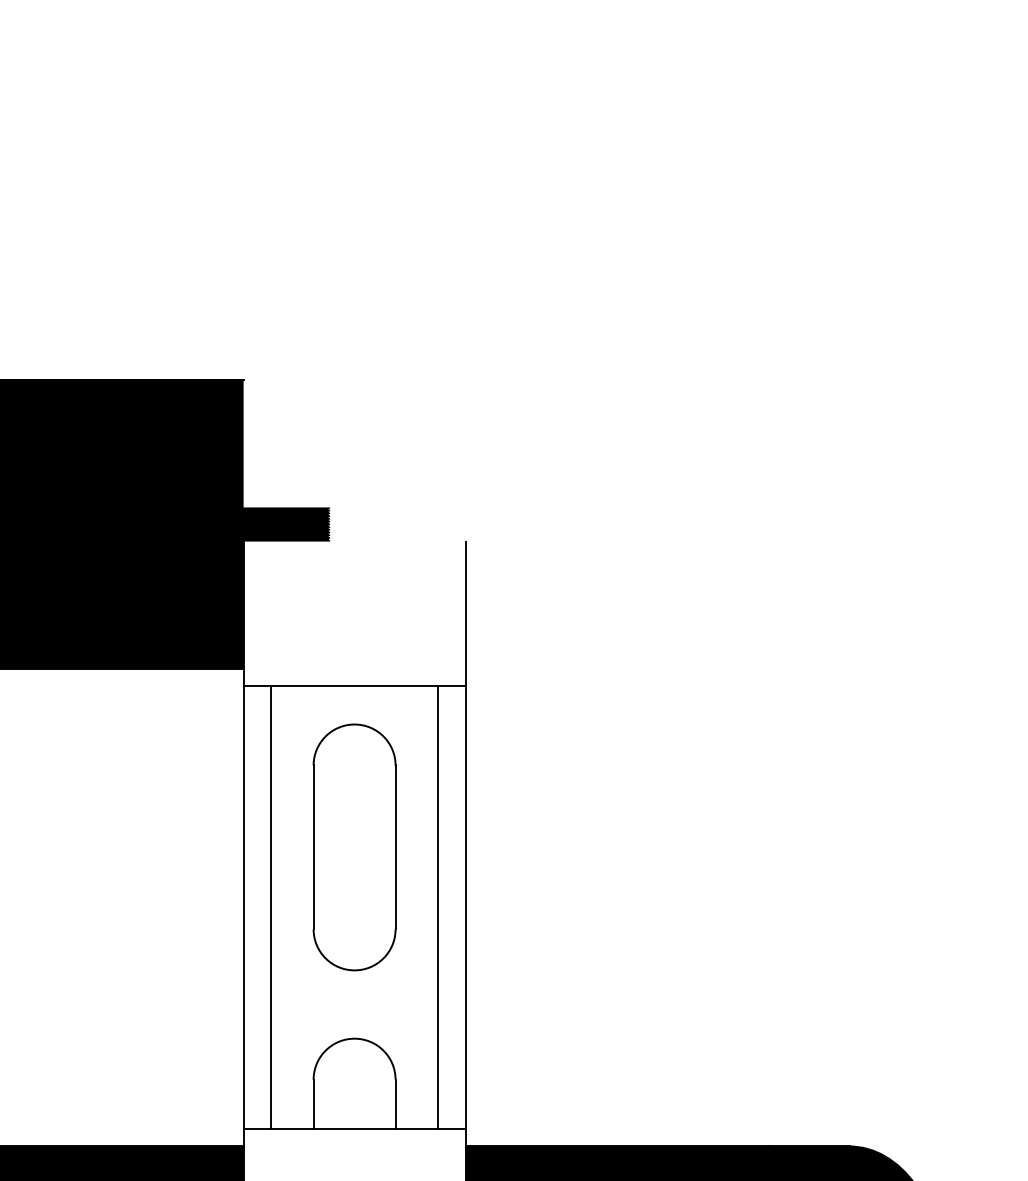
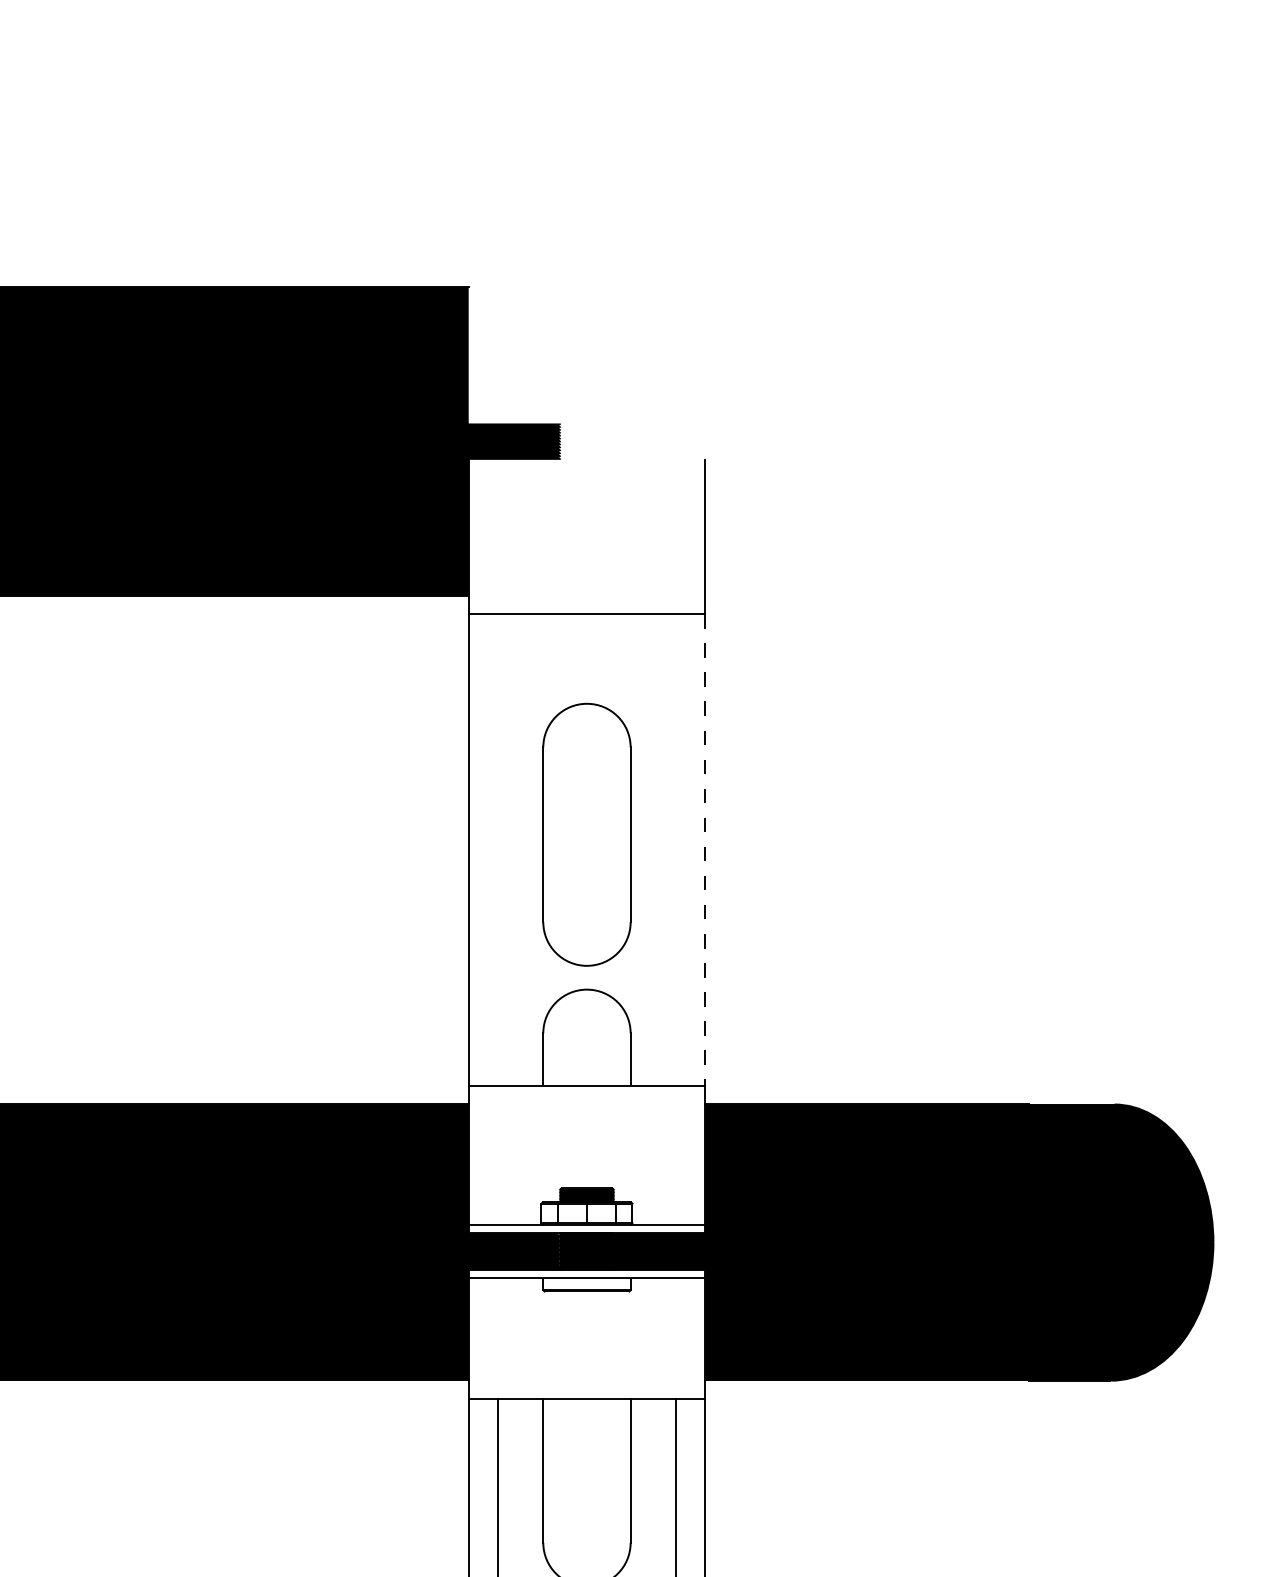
part: (354, 847) -> (586, 834), moved
line: (270, 908) -> (497, 850), removed
line: (438, 908) -> (676, 850), removed
line: (465, 908) -> (705, 850), solid -> dashed

